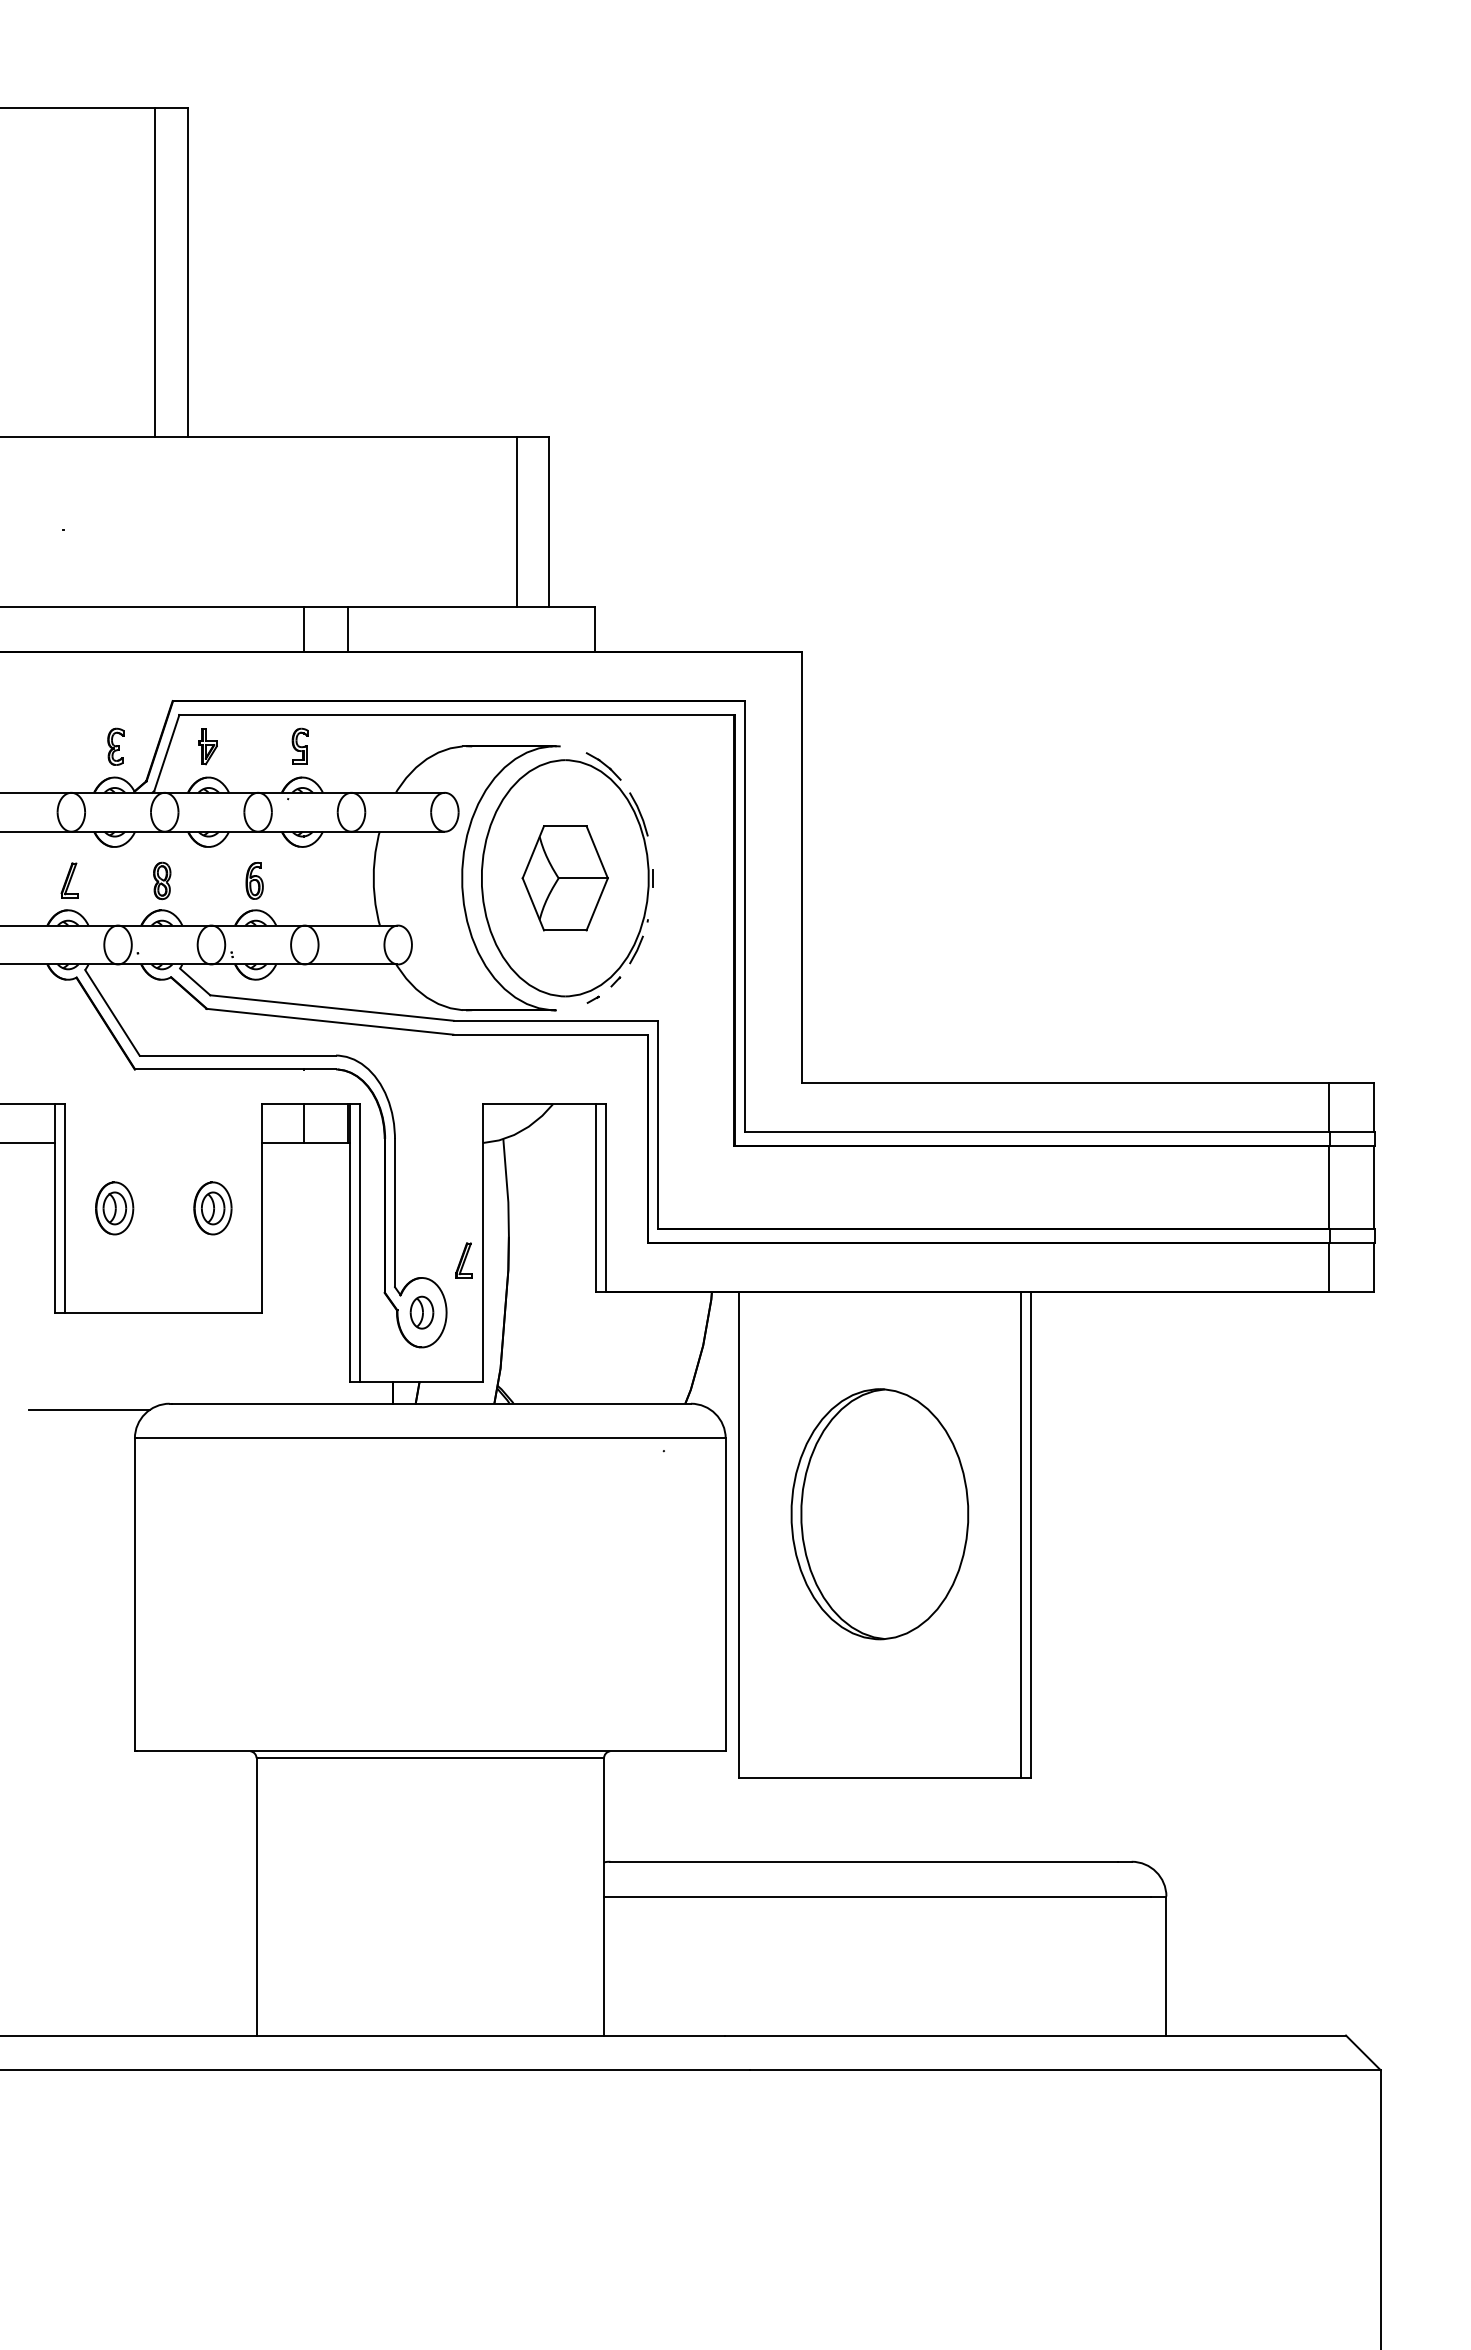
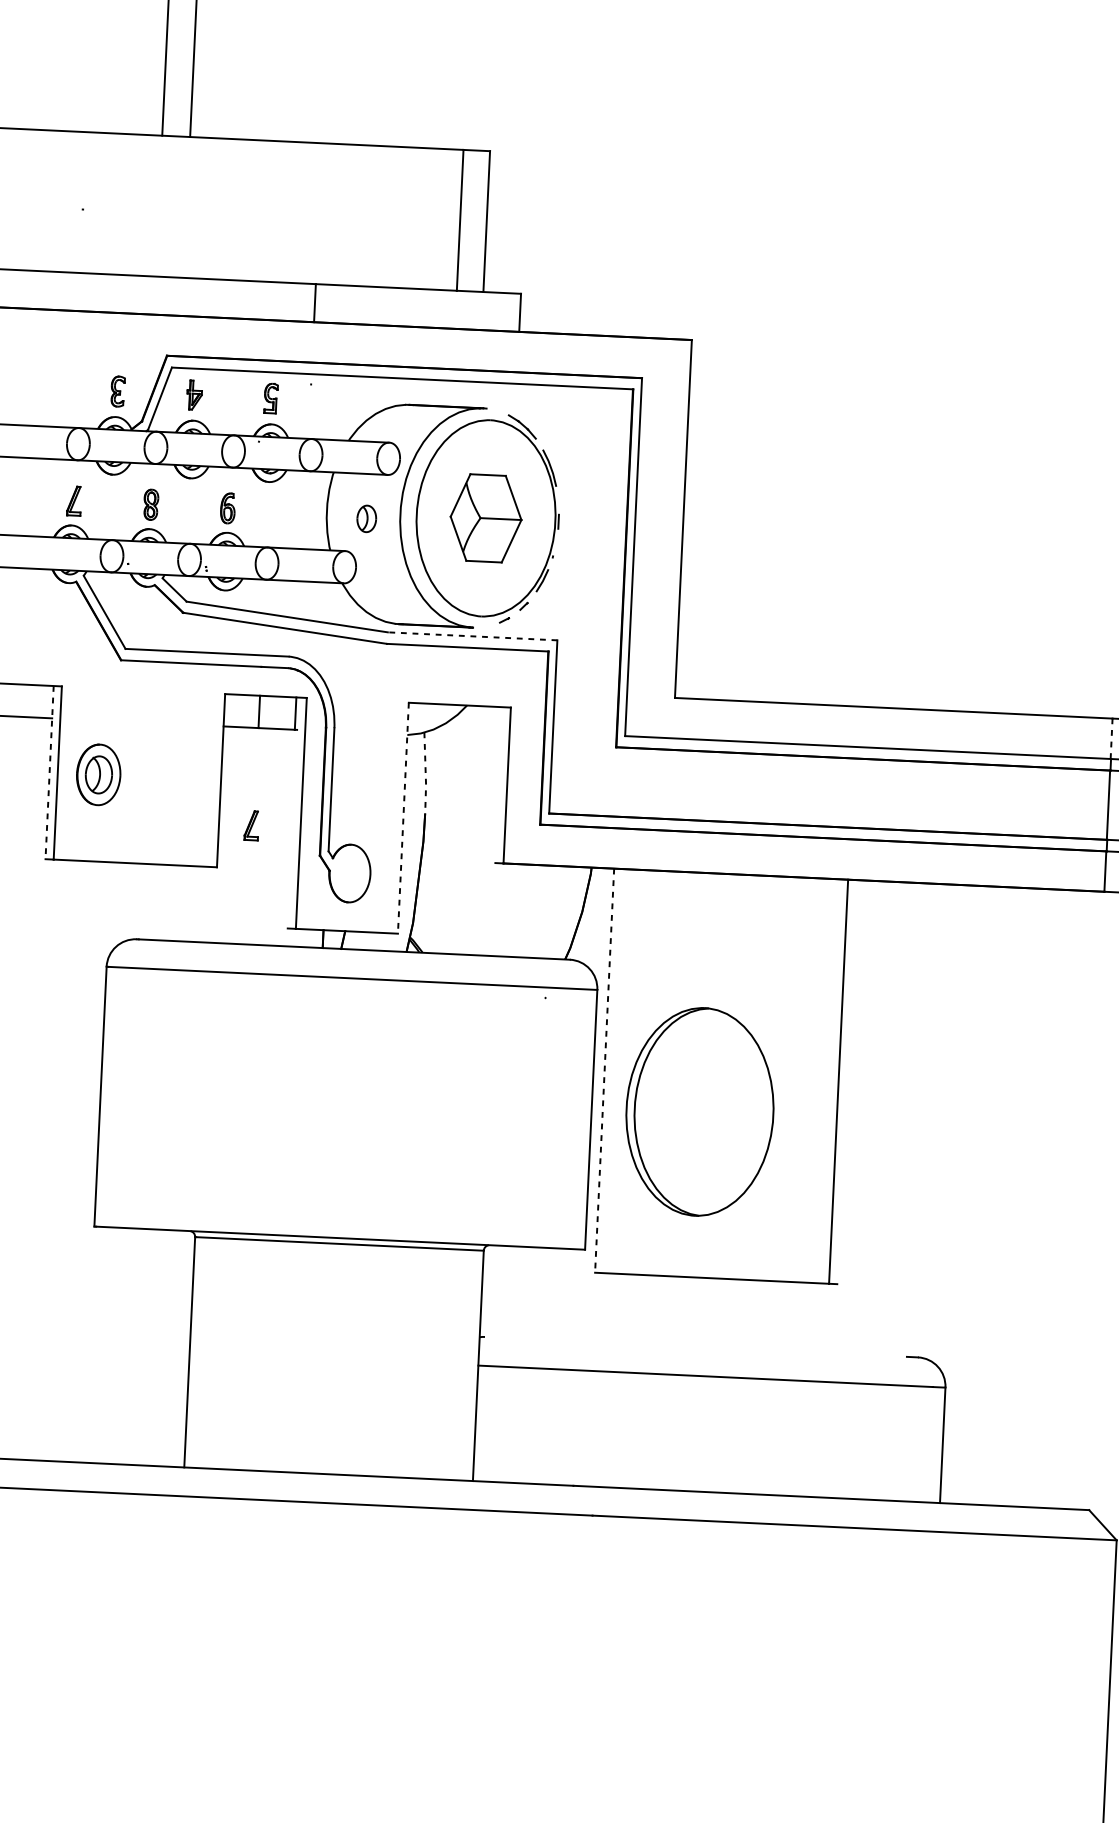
line: (303, 629) -> (278, 301), removed
line: (555, 1020) -> (472, 636), solid -> dashed
line: (1329, 1107) -> (1111, 738), solid -> dashed
line: (507, 1188) -> (425, 773), solid -> dashed
line: (596, 1197) -> (499, 784), removed
line: (55, 1208) -> (49, 772), solid -> dashed
part: (114, 1208) -> (98, 774), size x1.4
part: (212, 1208) -> (180, 778), removed
line: (350, 1243) -> (293, 813), removed
line: (482, 1243) -> (402, 818), solid -> dashed
part: (463, 1260) -> (251, 825), moved
part: (421, 1312) -> (366, 518), moved
line: (89, 1409) -> (70, 940), removed
part: (879, 1514) -> (699, 1112), moved
line: (1030, 1534) -> (846, 1081), removed
line: (739, 1535) -> (605, 1071), solid -> dashed
line: (864, 1861) -> (696, 1346), removed

